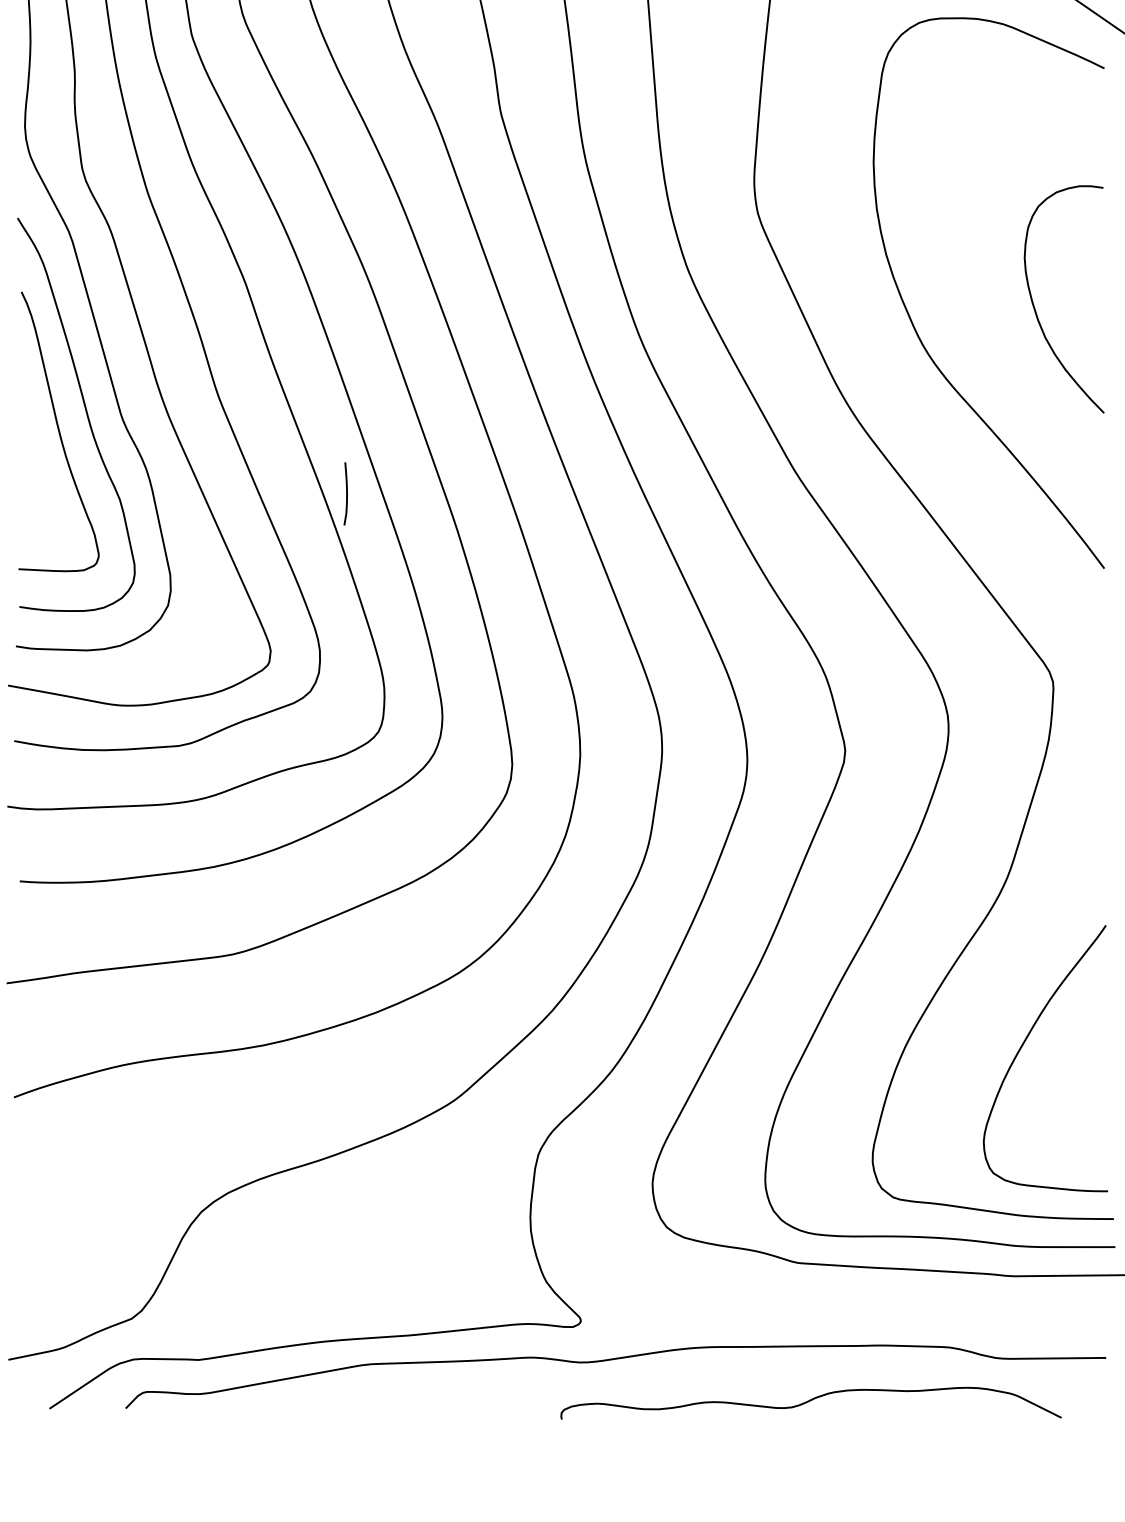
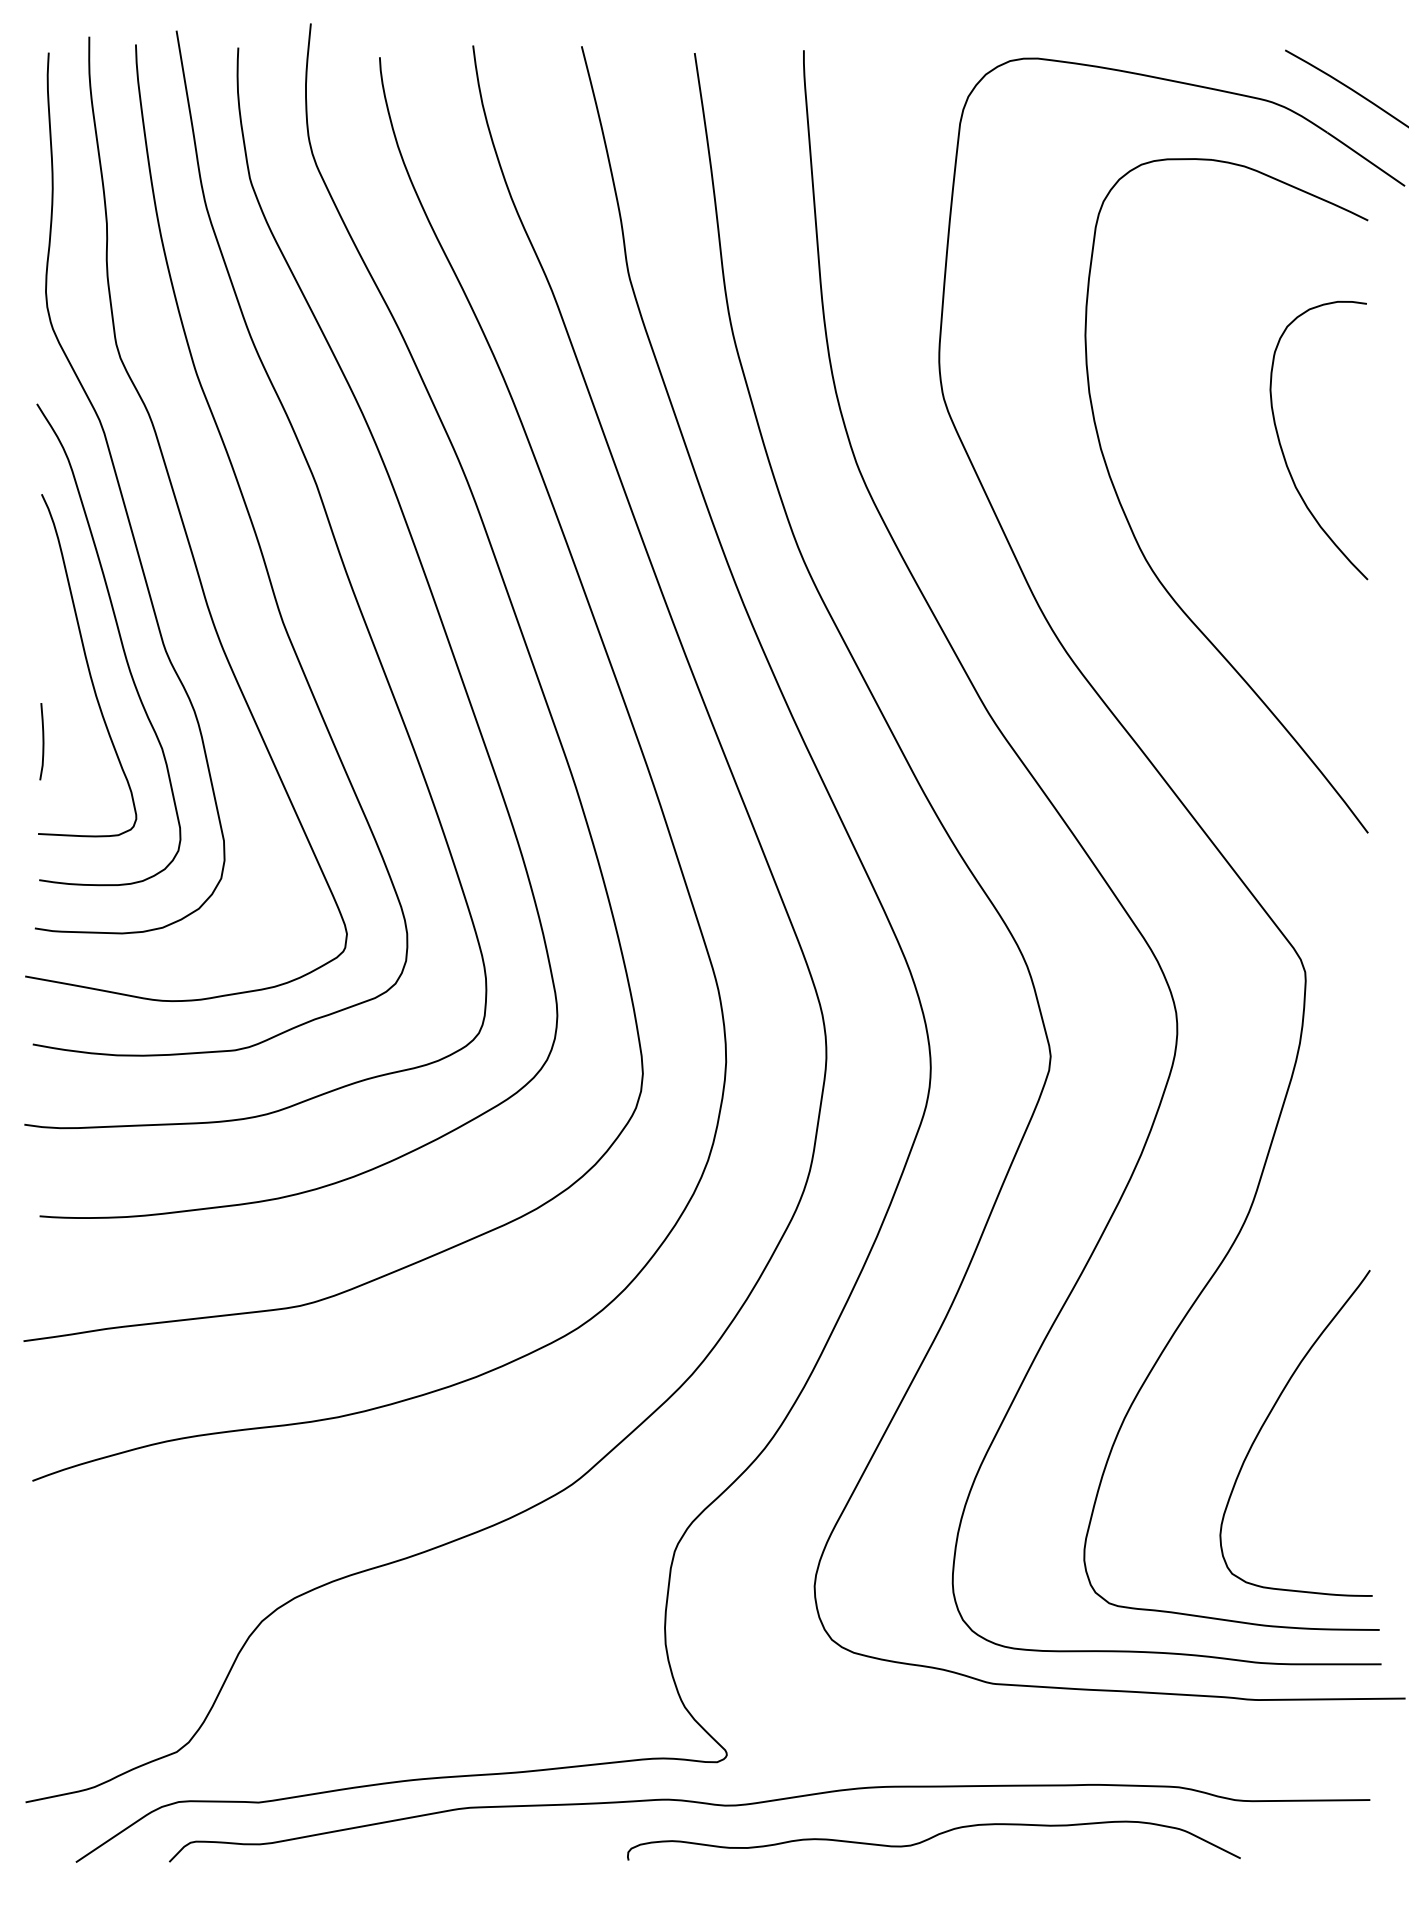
curve: (1035, 308) -> (1283, 451), moved
curve: (346, 493) -> (42, 741), moved
curve: (809, 1401) -> (932, 1838), moved

